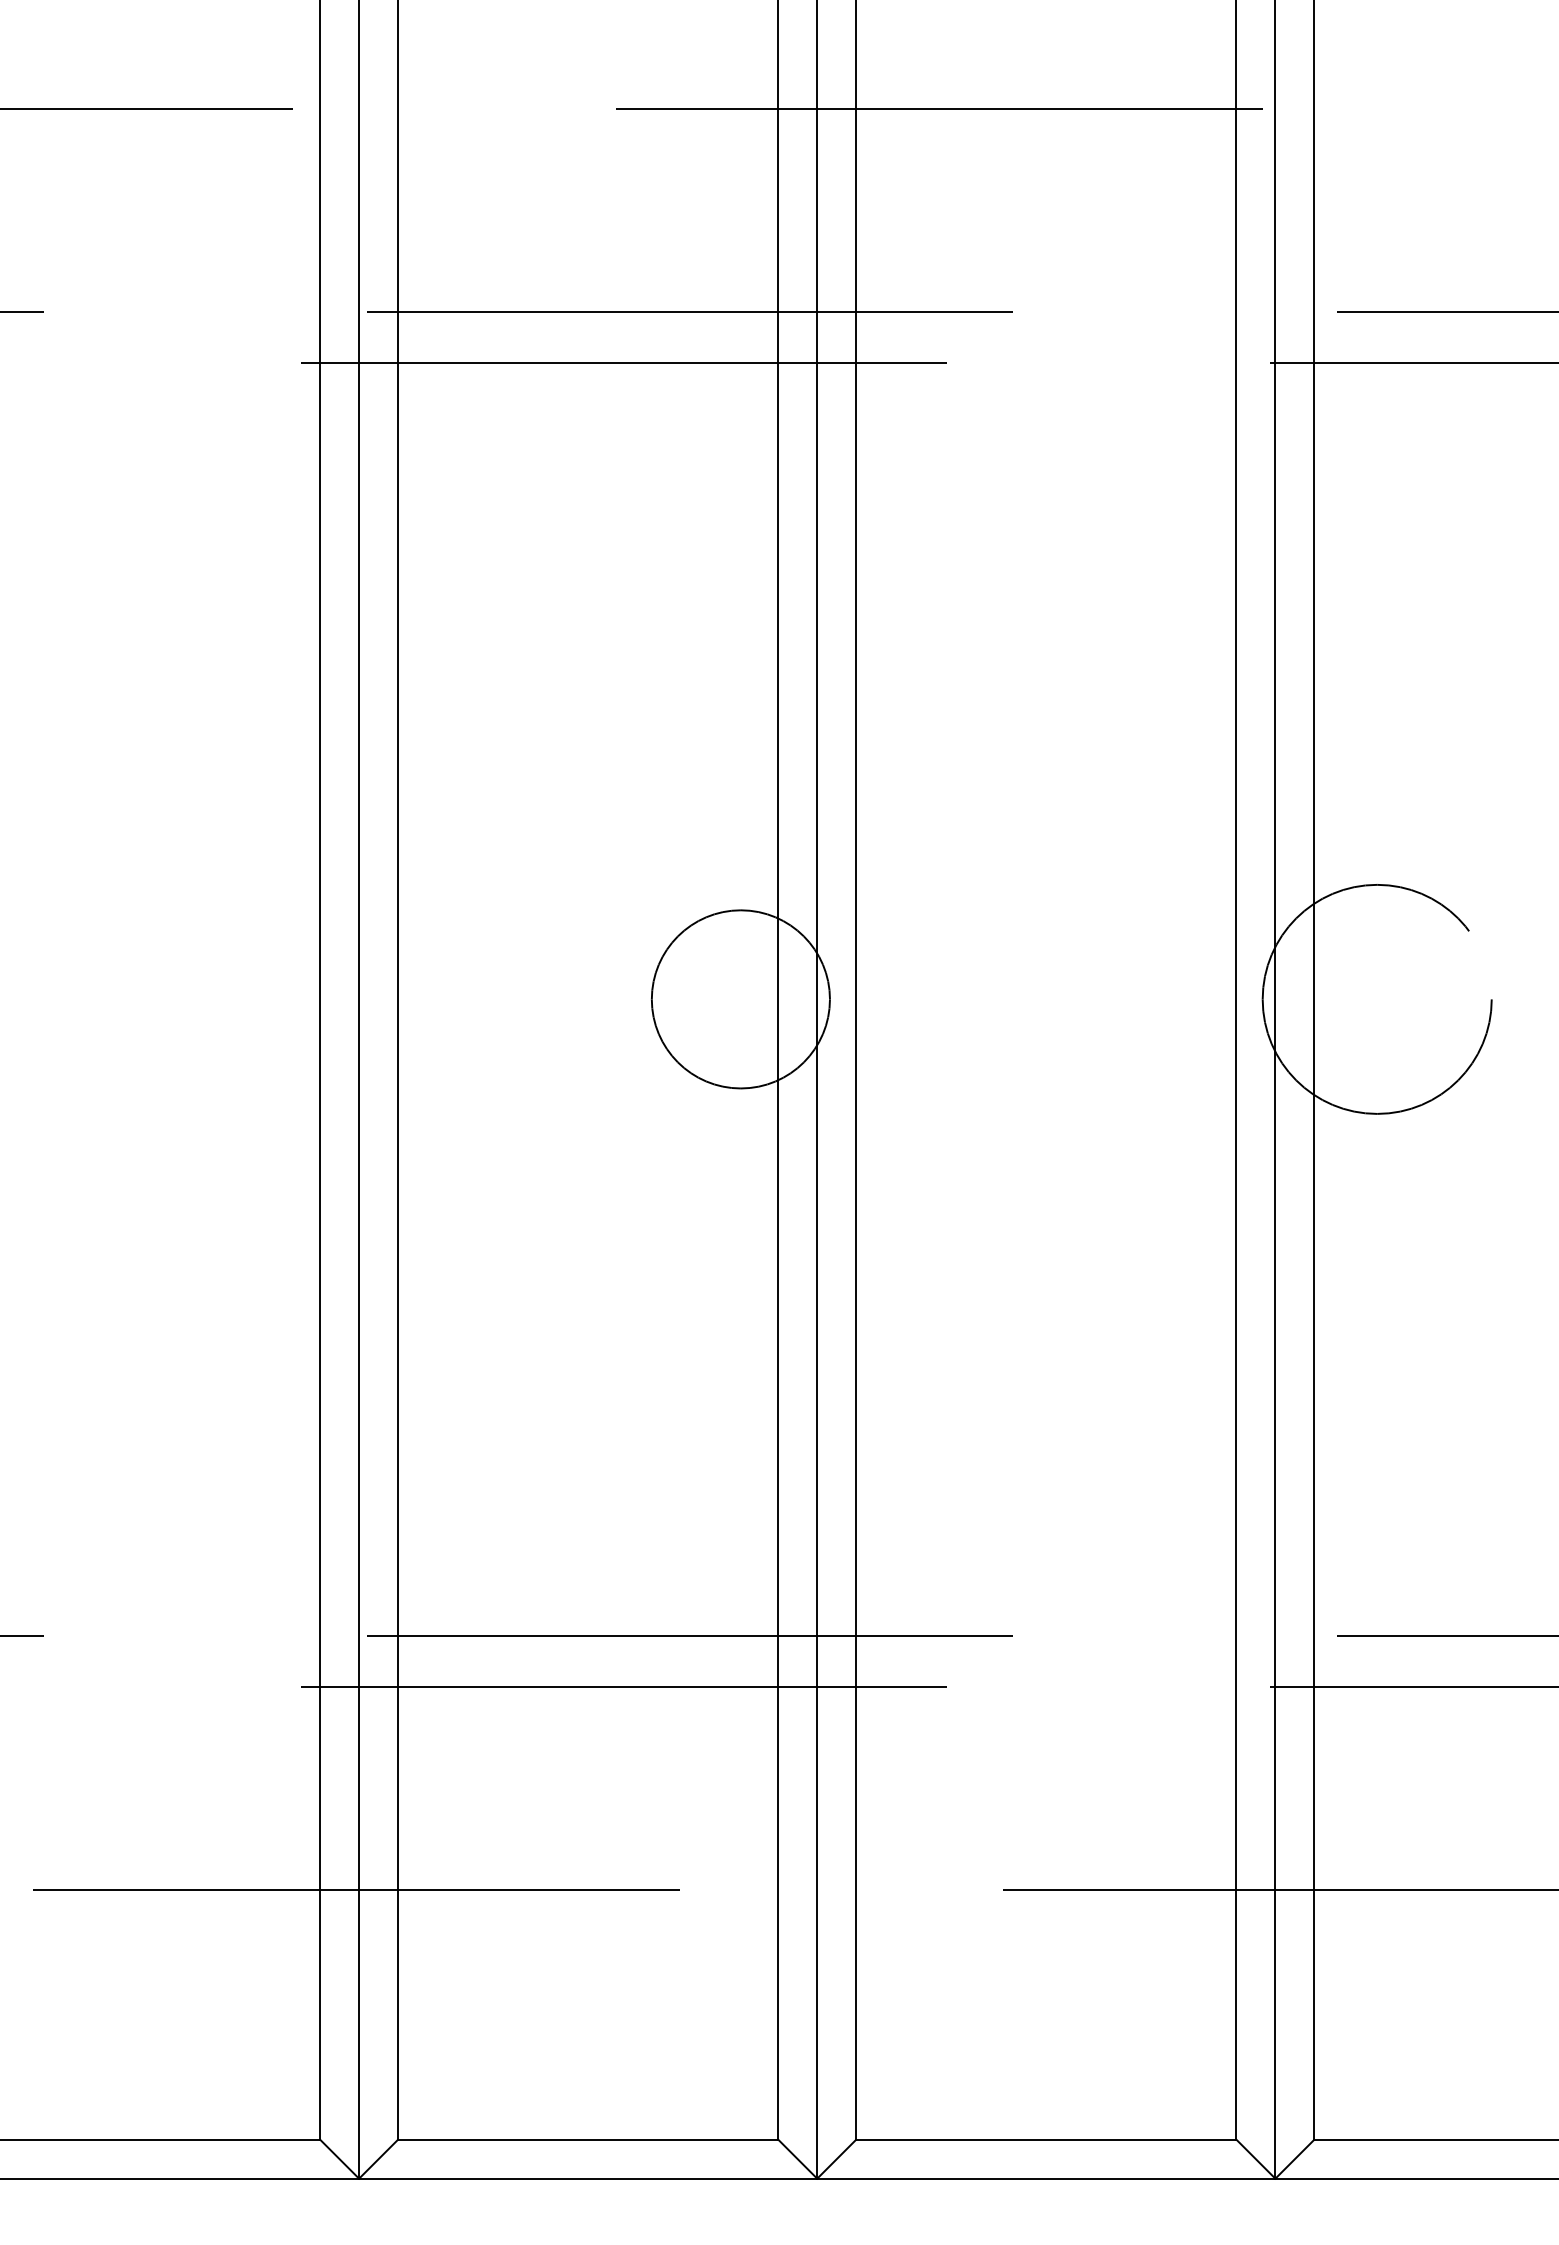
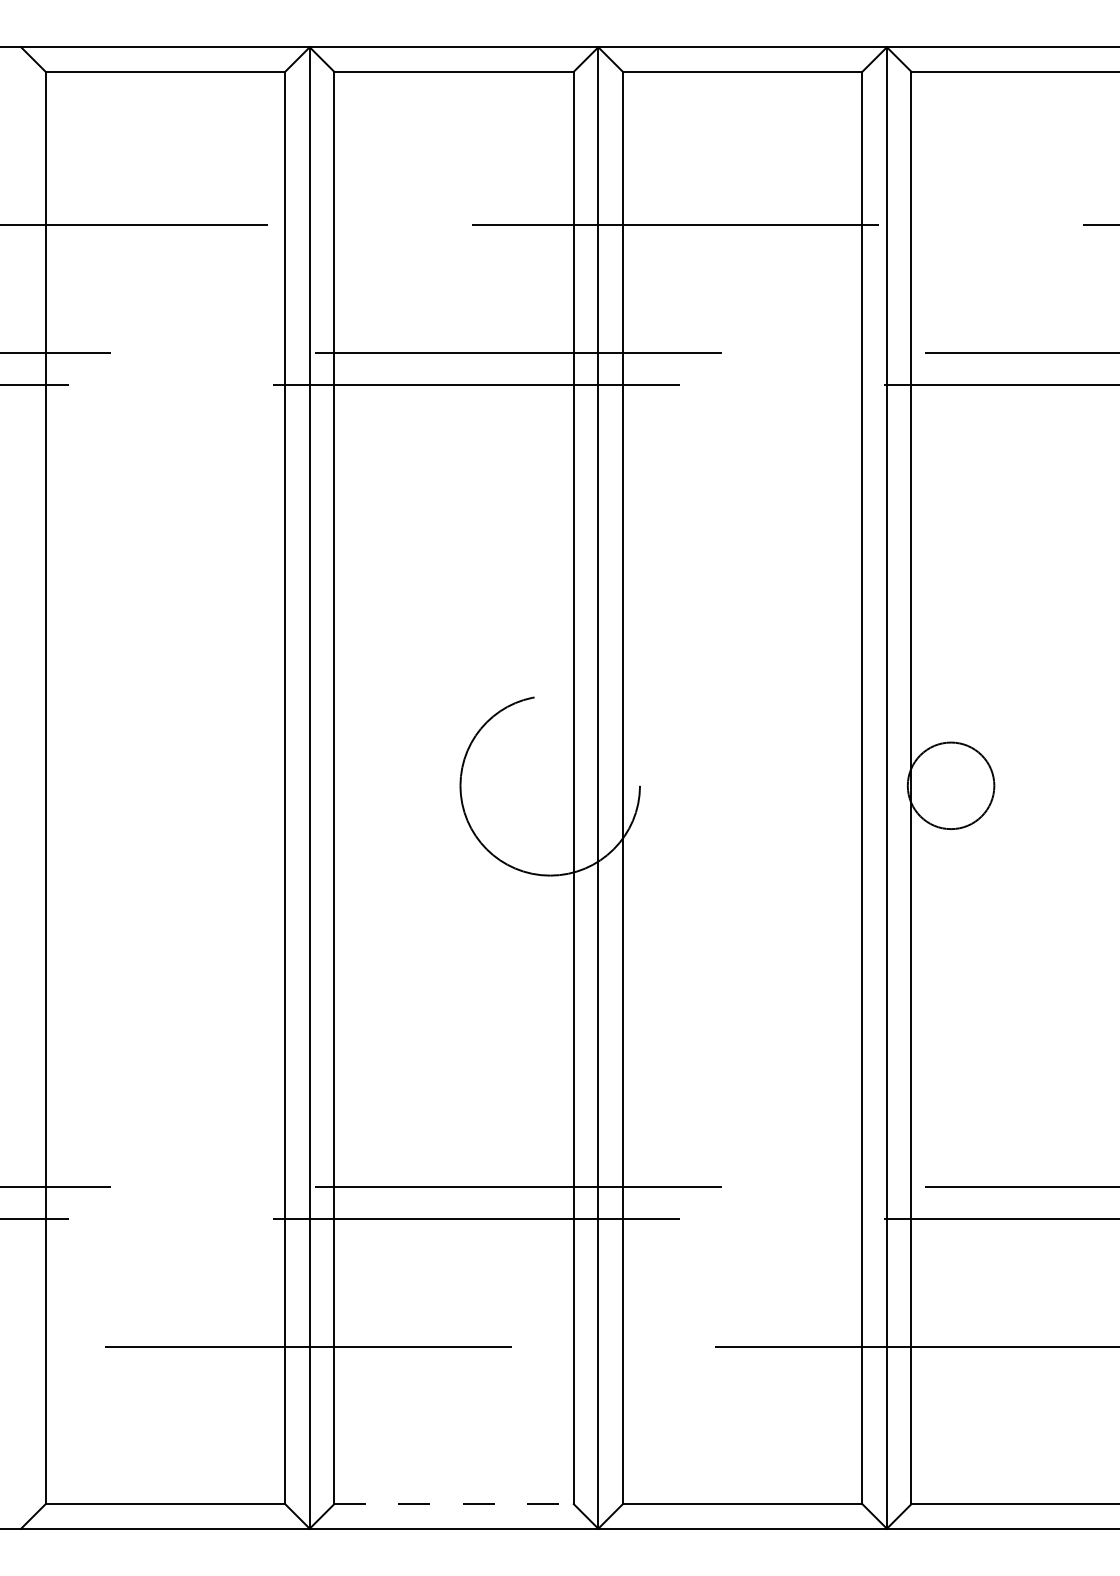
circle: (741, 998) -> (550, 785), size x1.6
circle: (1376, 998) -> (950, 785), size x0.6
line: (588, 2140) -> (454, 1504), solid -> dashed

